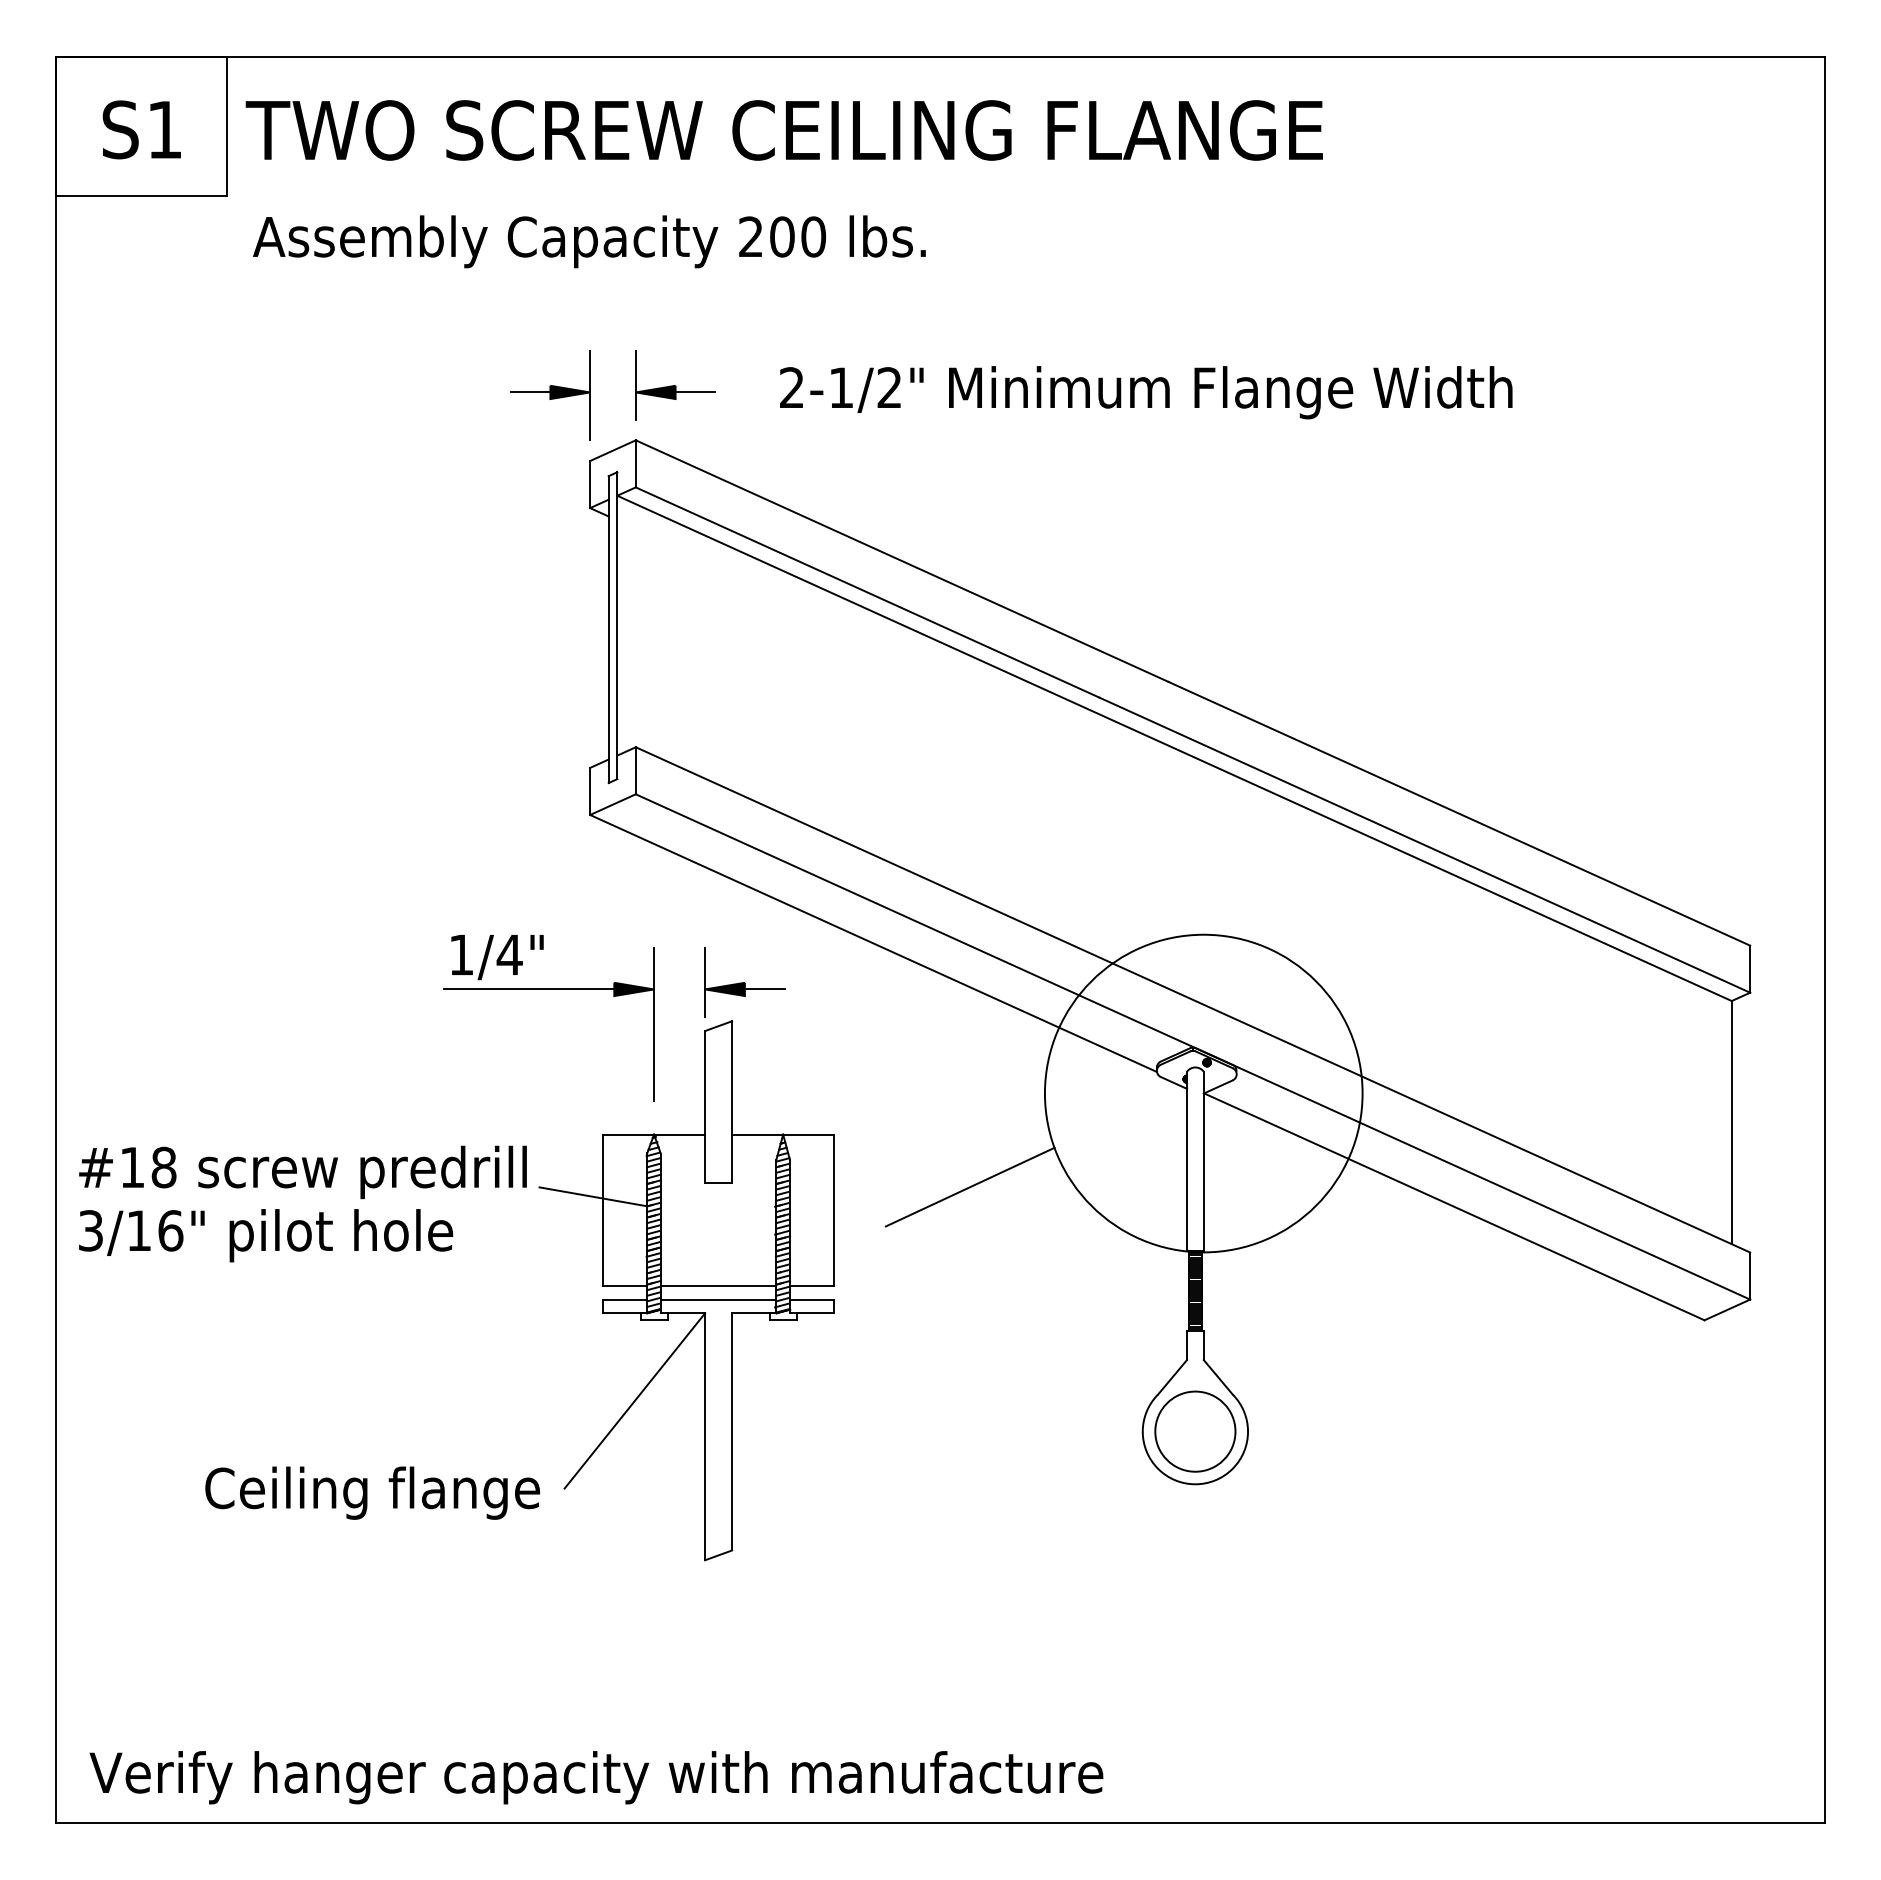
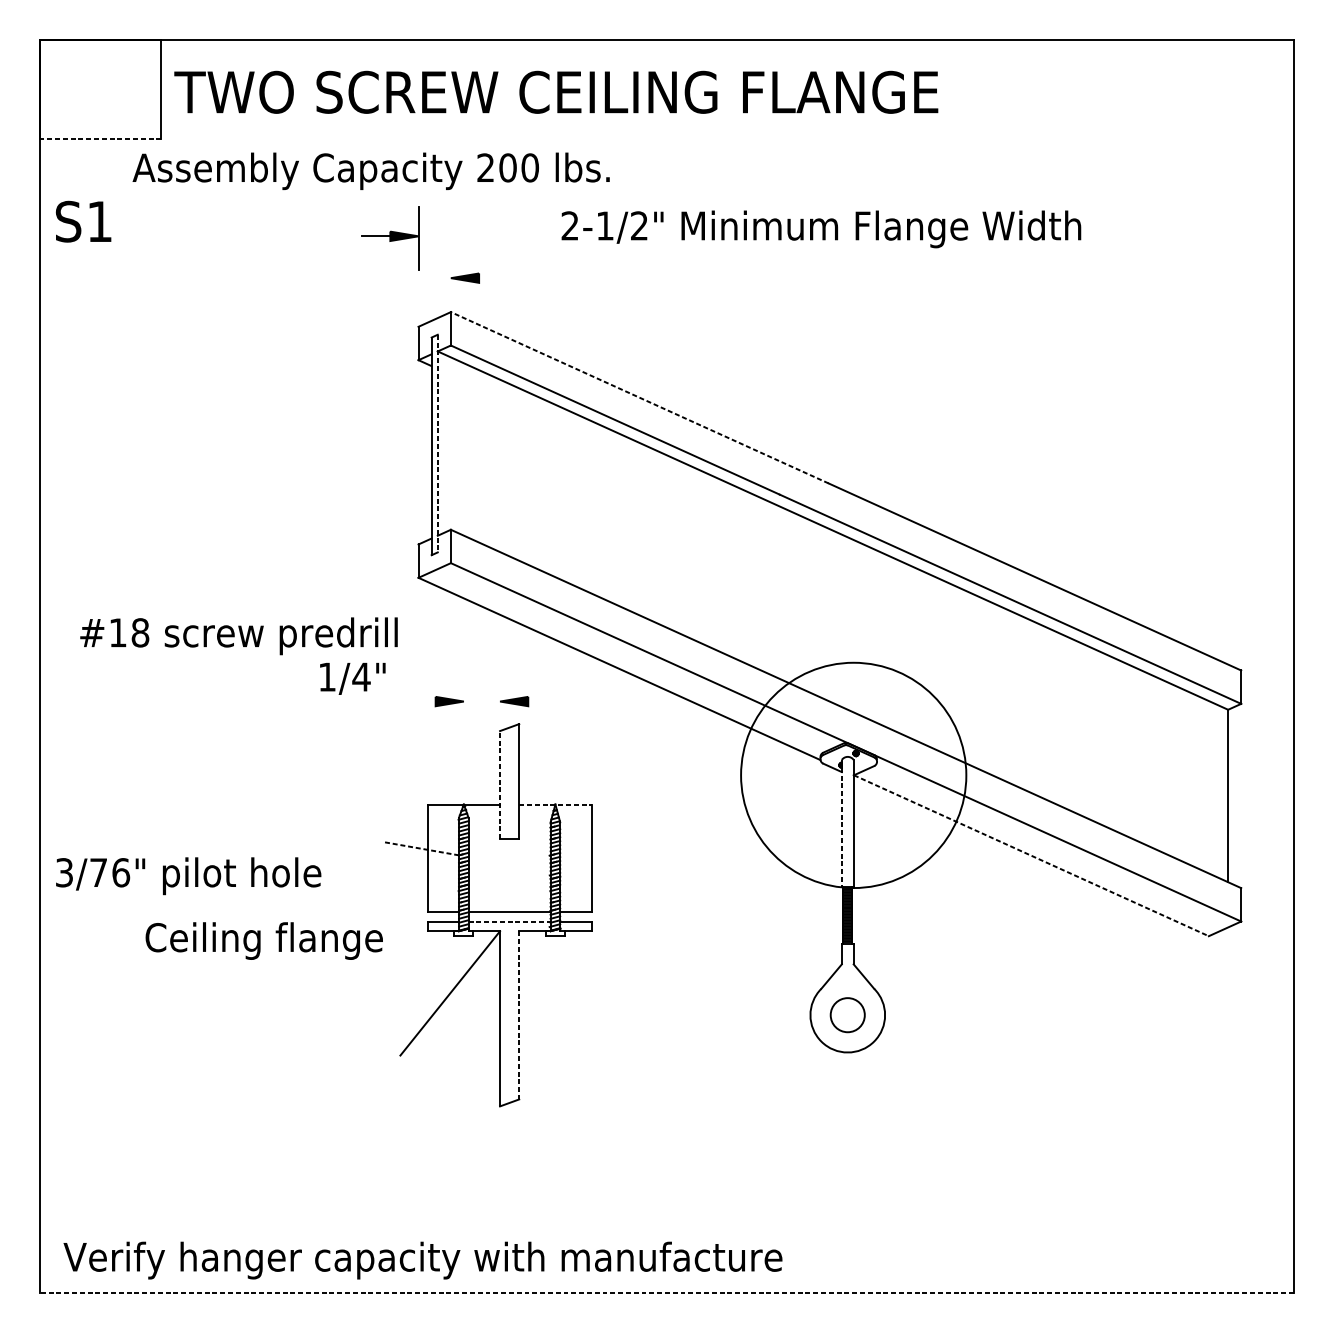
text: (141, 129) -> (83, 221), moved
line: (141, 195) -> (100, 138), solid -> dashed
text: (589, 241) -> (371, 171), moved
line: (635, 384) -> (450, 272), removed
line: (695, 392) -> (493, 278), removed
text: (1146, 392) -> (821, 229), moved
part: (550, 395) -> (390, 238), moved
line: (901, 560) -> (639, 397), solid -> dashed
line: (617, 626) -> (437, 444), solid -> dashed
line: (705, 981) -> (500, 695), removed
line: (529, 989) -> (375, 701), removed
line: (764, 989) -> (542, 701), removed
line: (654, 1023) -> (464, 725), removed
line: (705, 1106) -> (500, 784), solid -> dashed
line: (783, 1134) -> (555, 804), solid -> dashed
line: (1187, 1161) -> (842, 823), solid -> dashed
text: (302, 1172) -> (238, 636), moved
line: (969, 1186) -> (687, 841), removed
line: (593, 1196) -> (420, 848), solid -> dashed
line: (1454, 1206) -> (1031, 855), solid -> dashed
text: (138, 1230) -> (98, 872), 3/16" -> 3/76"
line: (718, 1299) -> (509, 921), solid -> dashed
line: (732, 1431) -> (519, 1015), solid -> dashed
circle: (1195, 1431) -> (847, 1015), size x0.6
text: (372, 1492) -> (264, 940), moved
line: (940, 1823) -> (667, 1293), solid -> dashed

